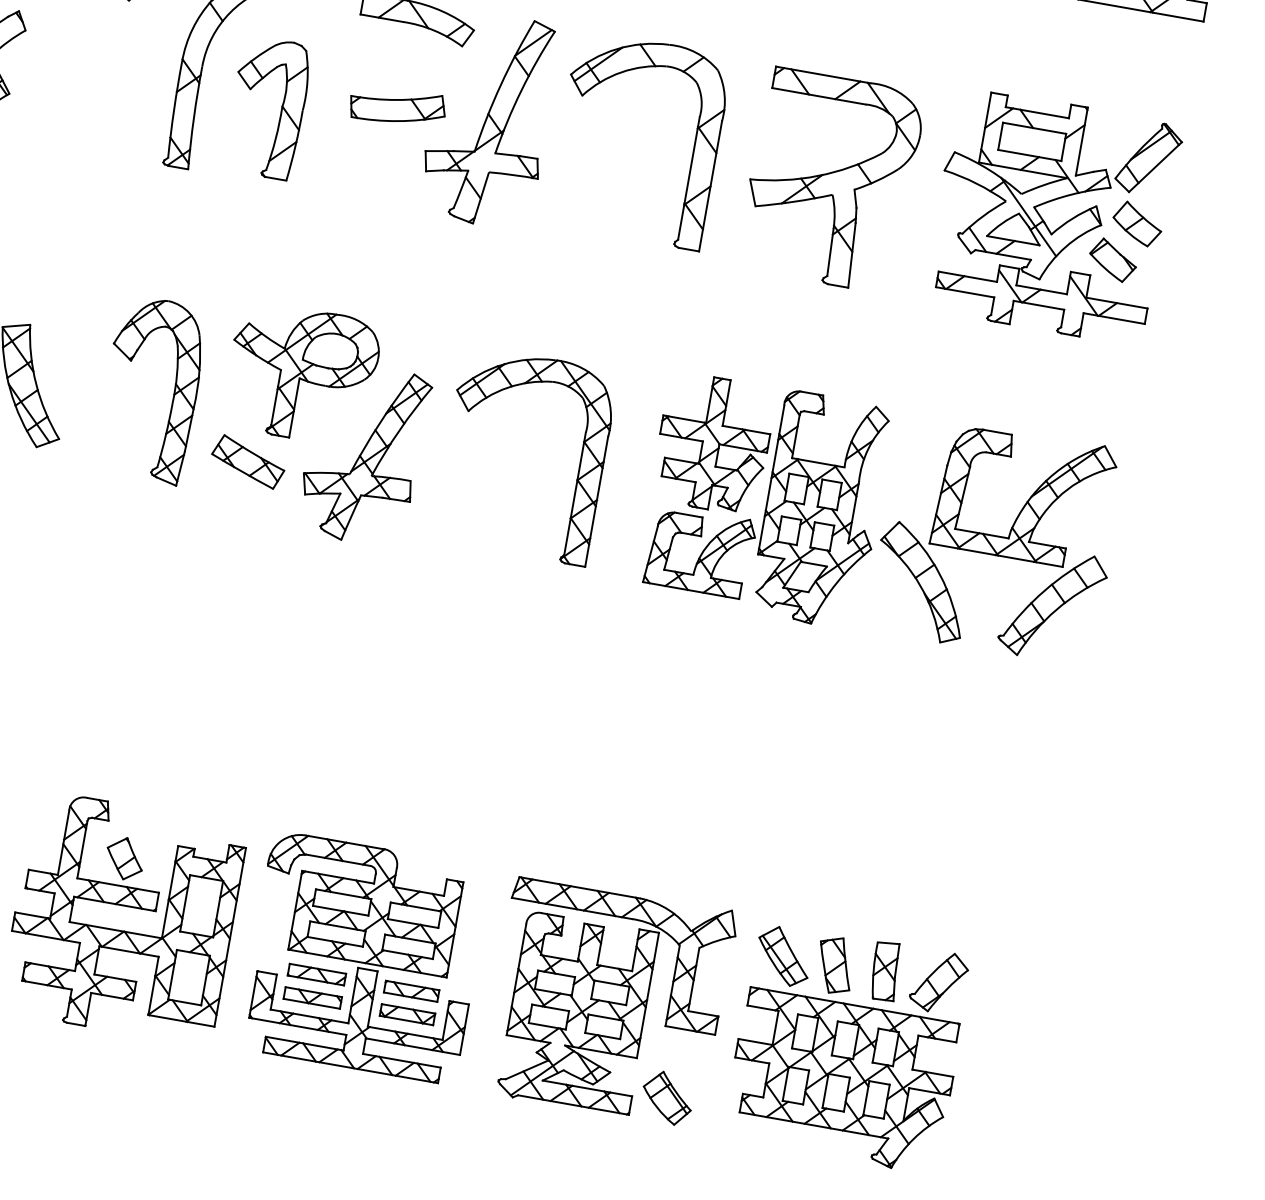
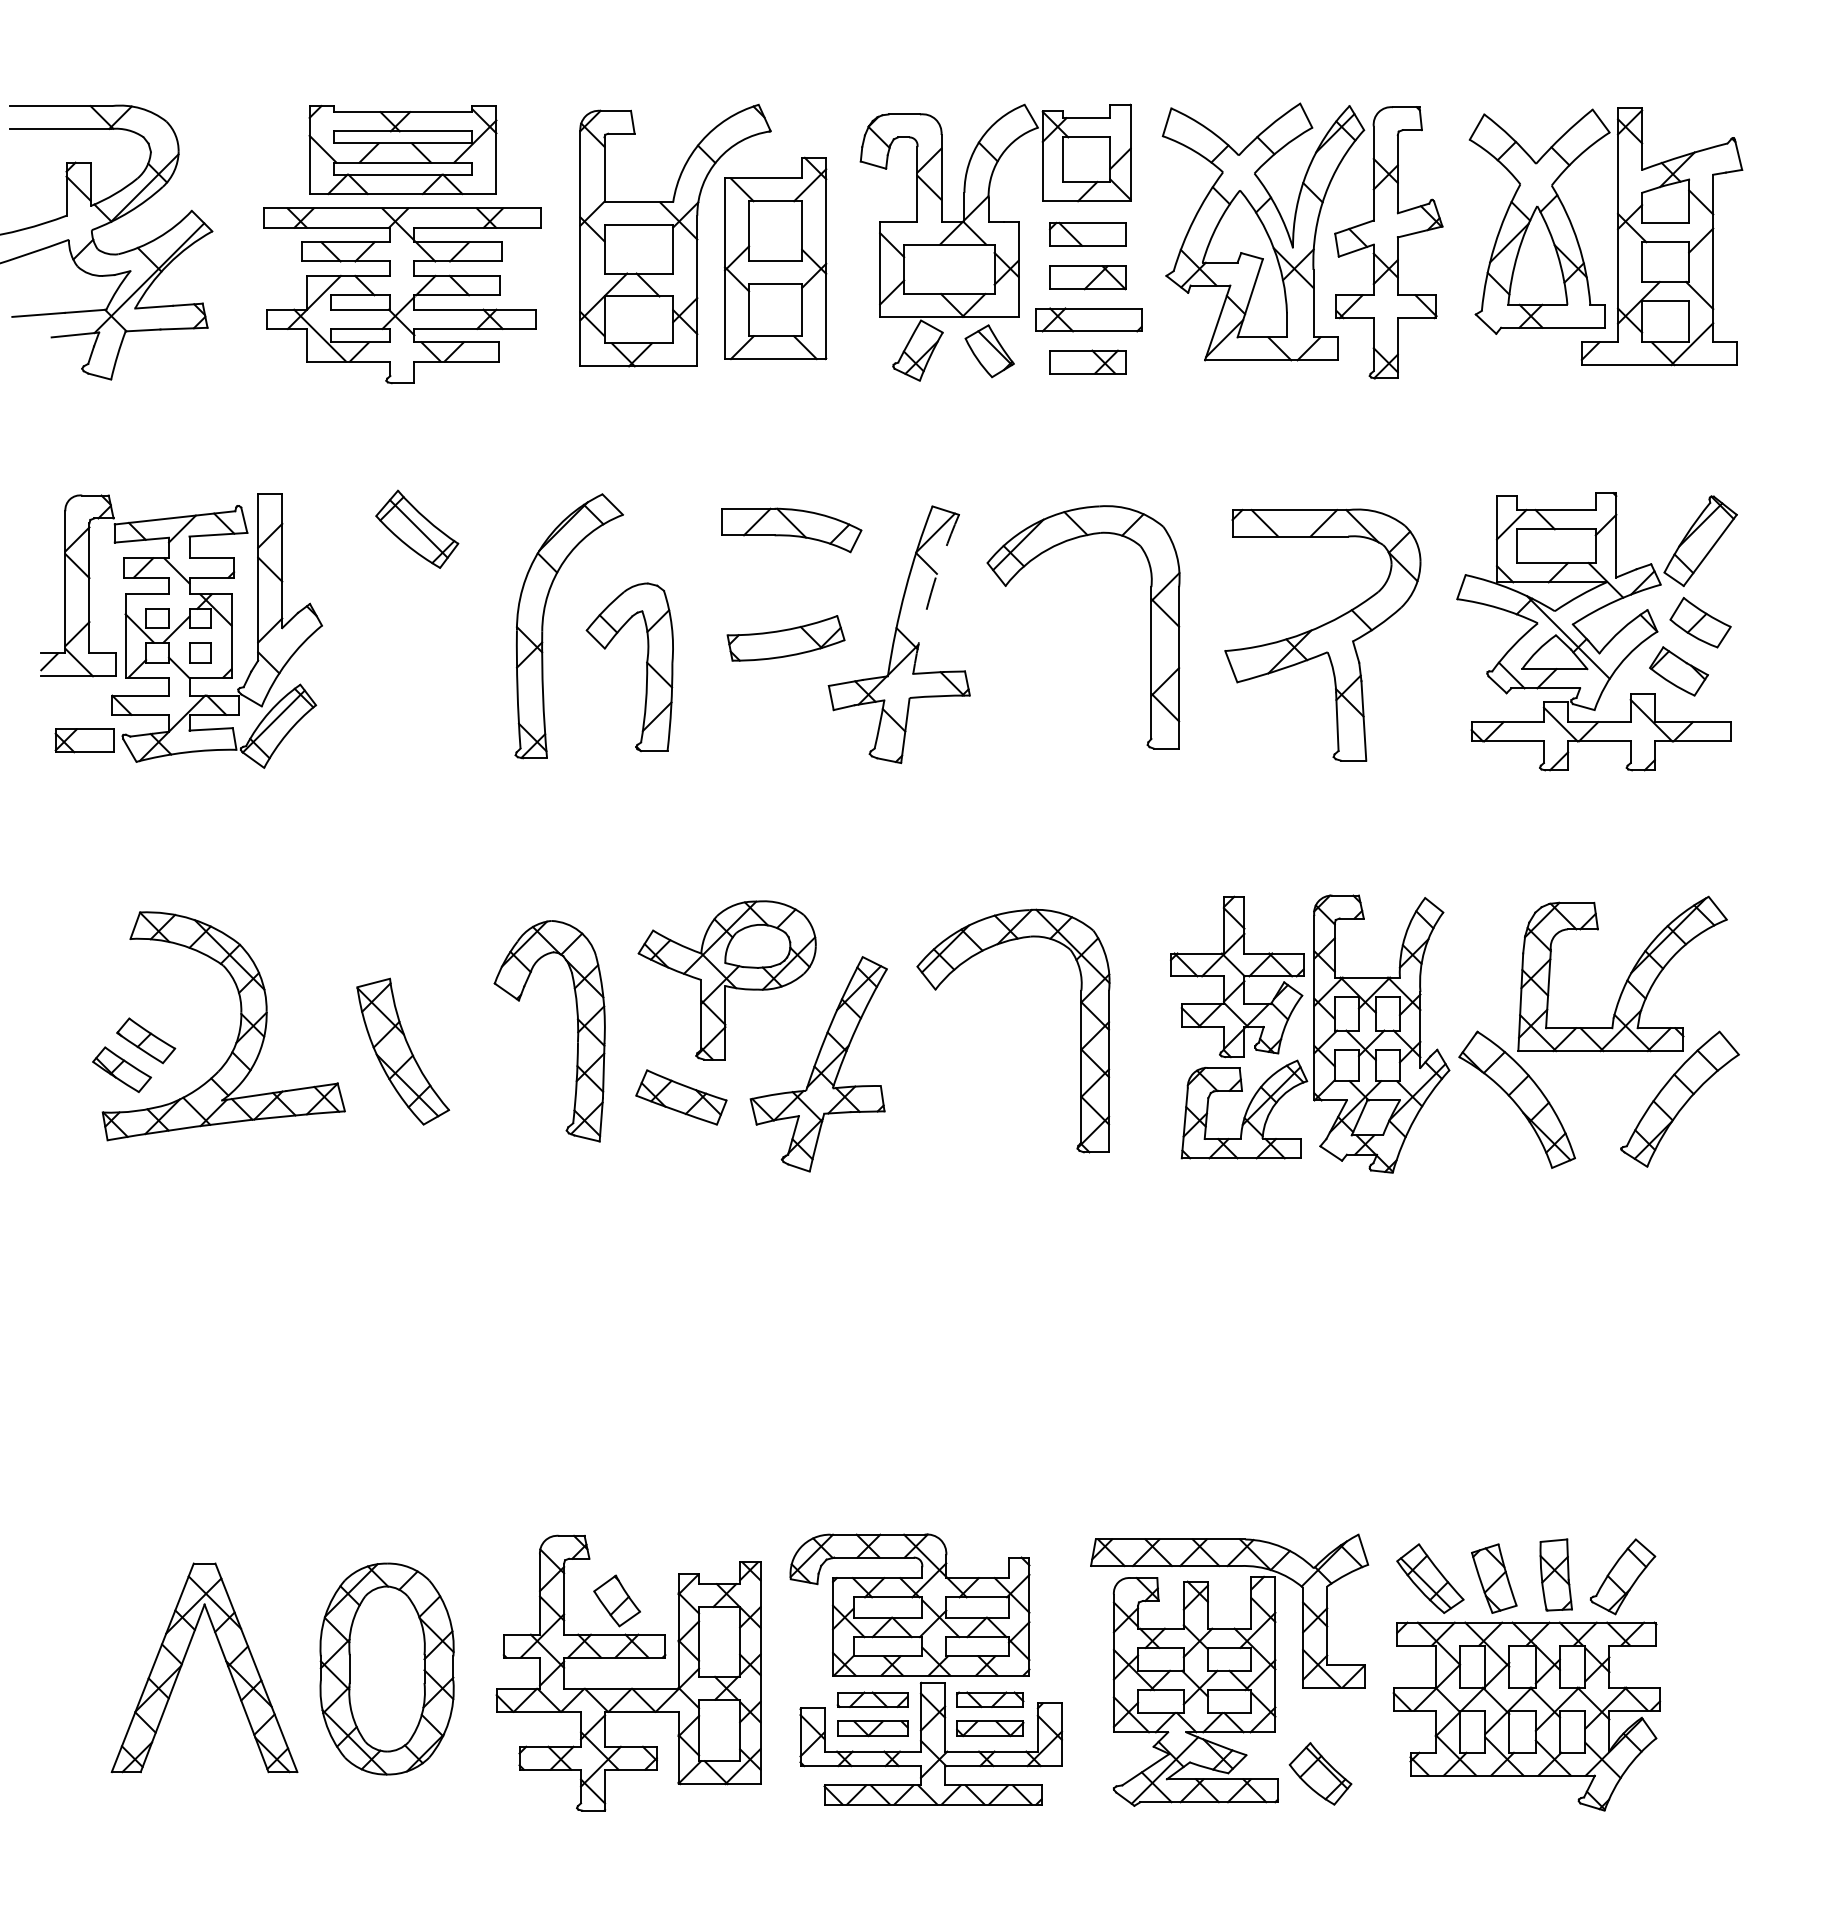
arc: (521, 90) -> (931, 592), solid -> dashed

